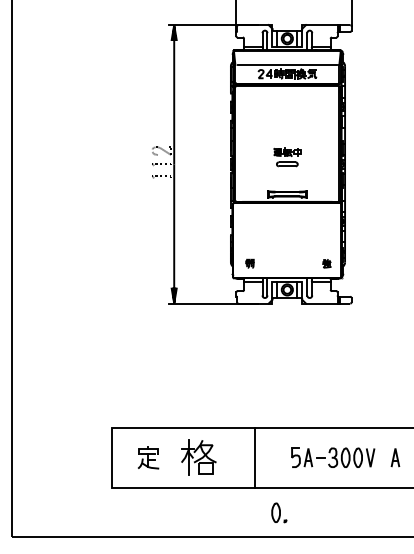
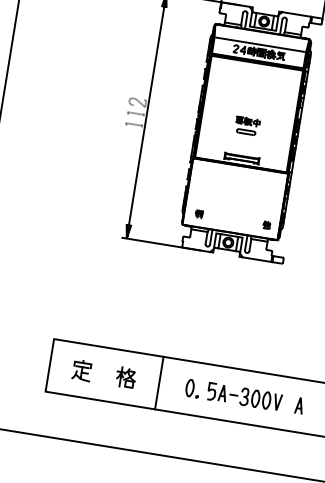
part: (198, 457) -> (126, 377), size x0.62
line: (255, 457) -> (159, 382), moved
part: (279, 512) -> (193, 388), moved

